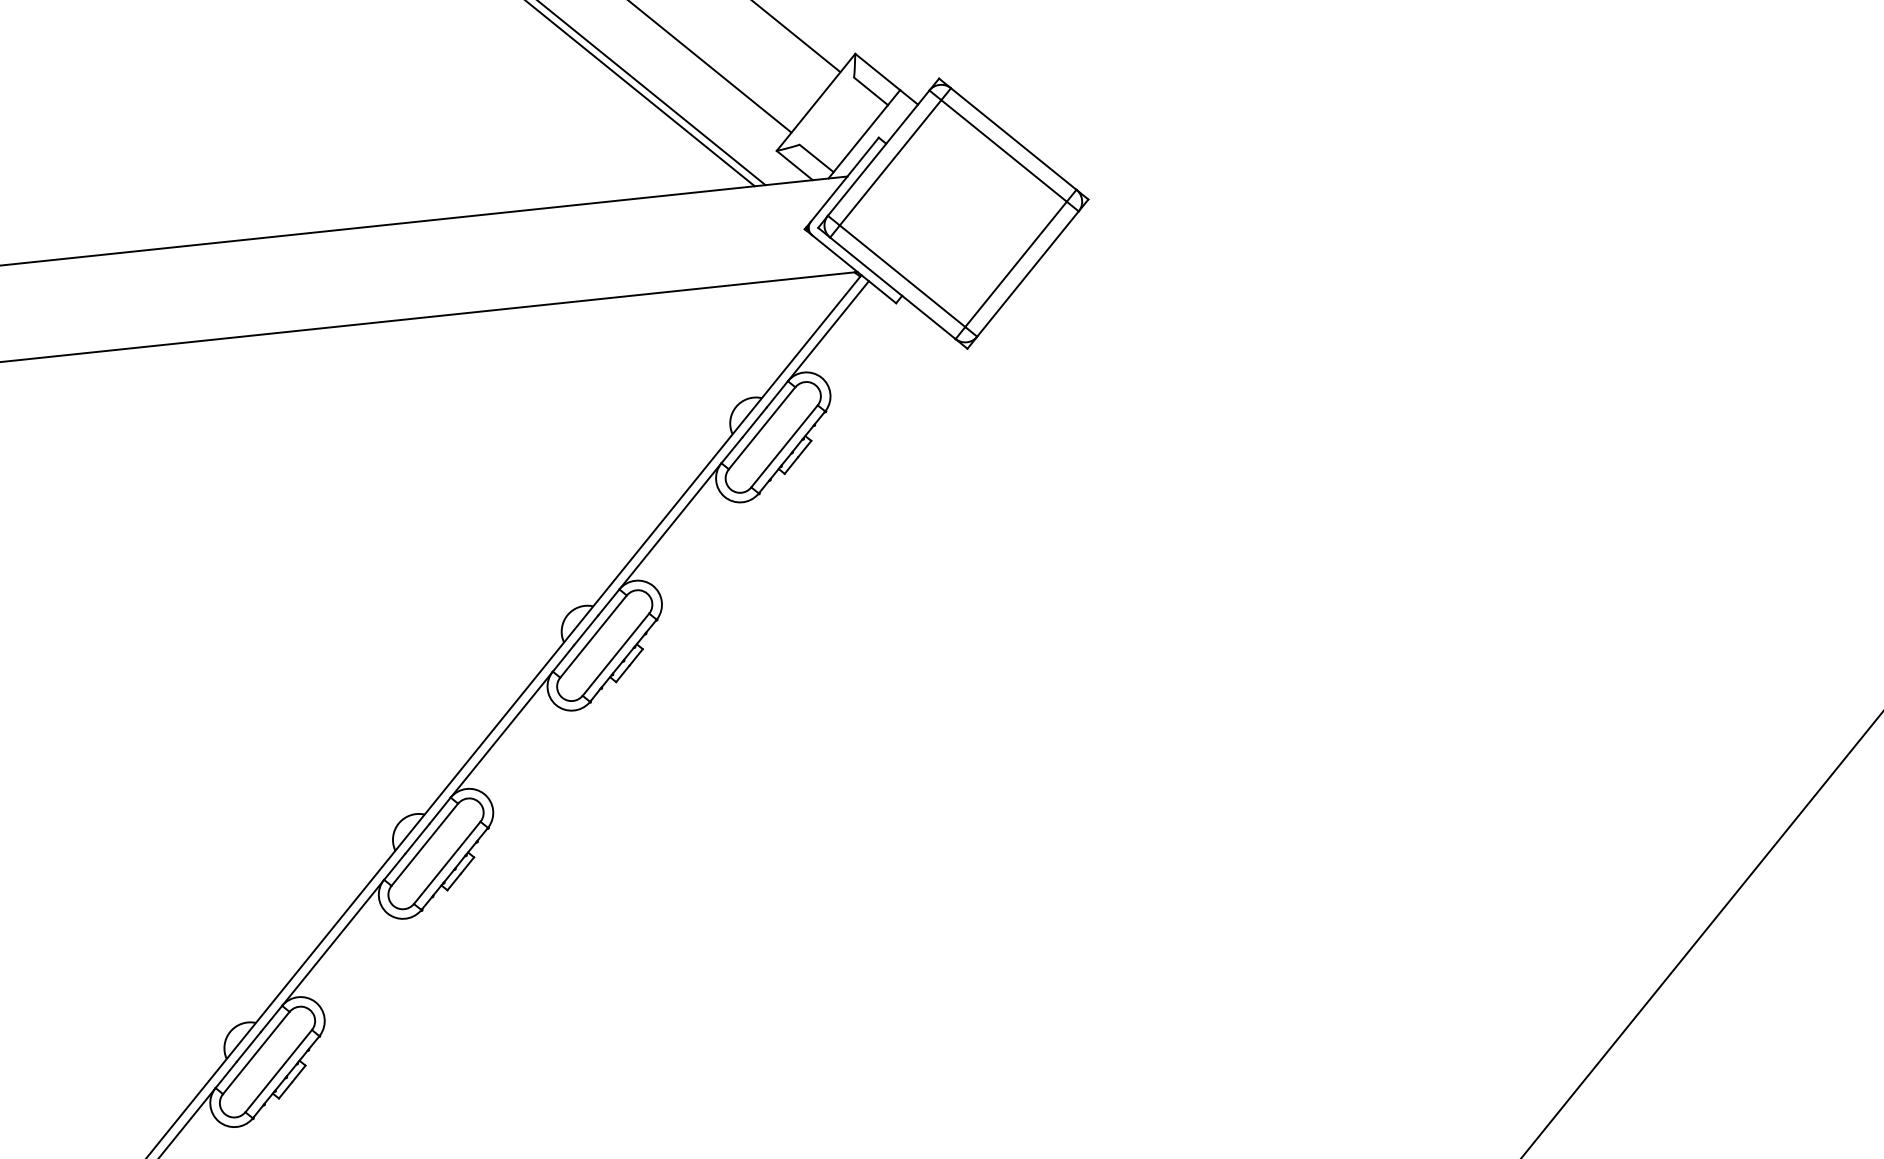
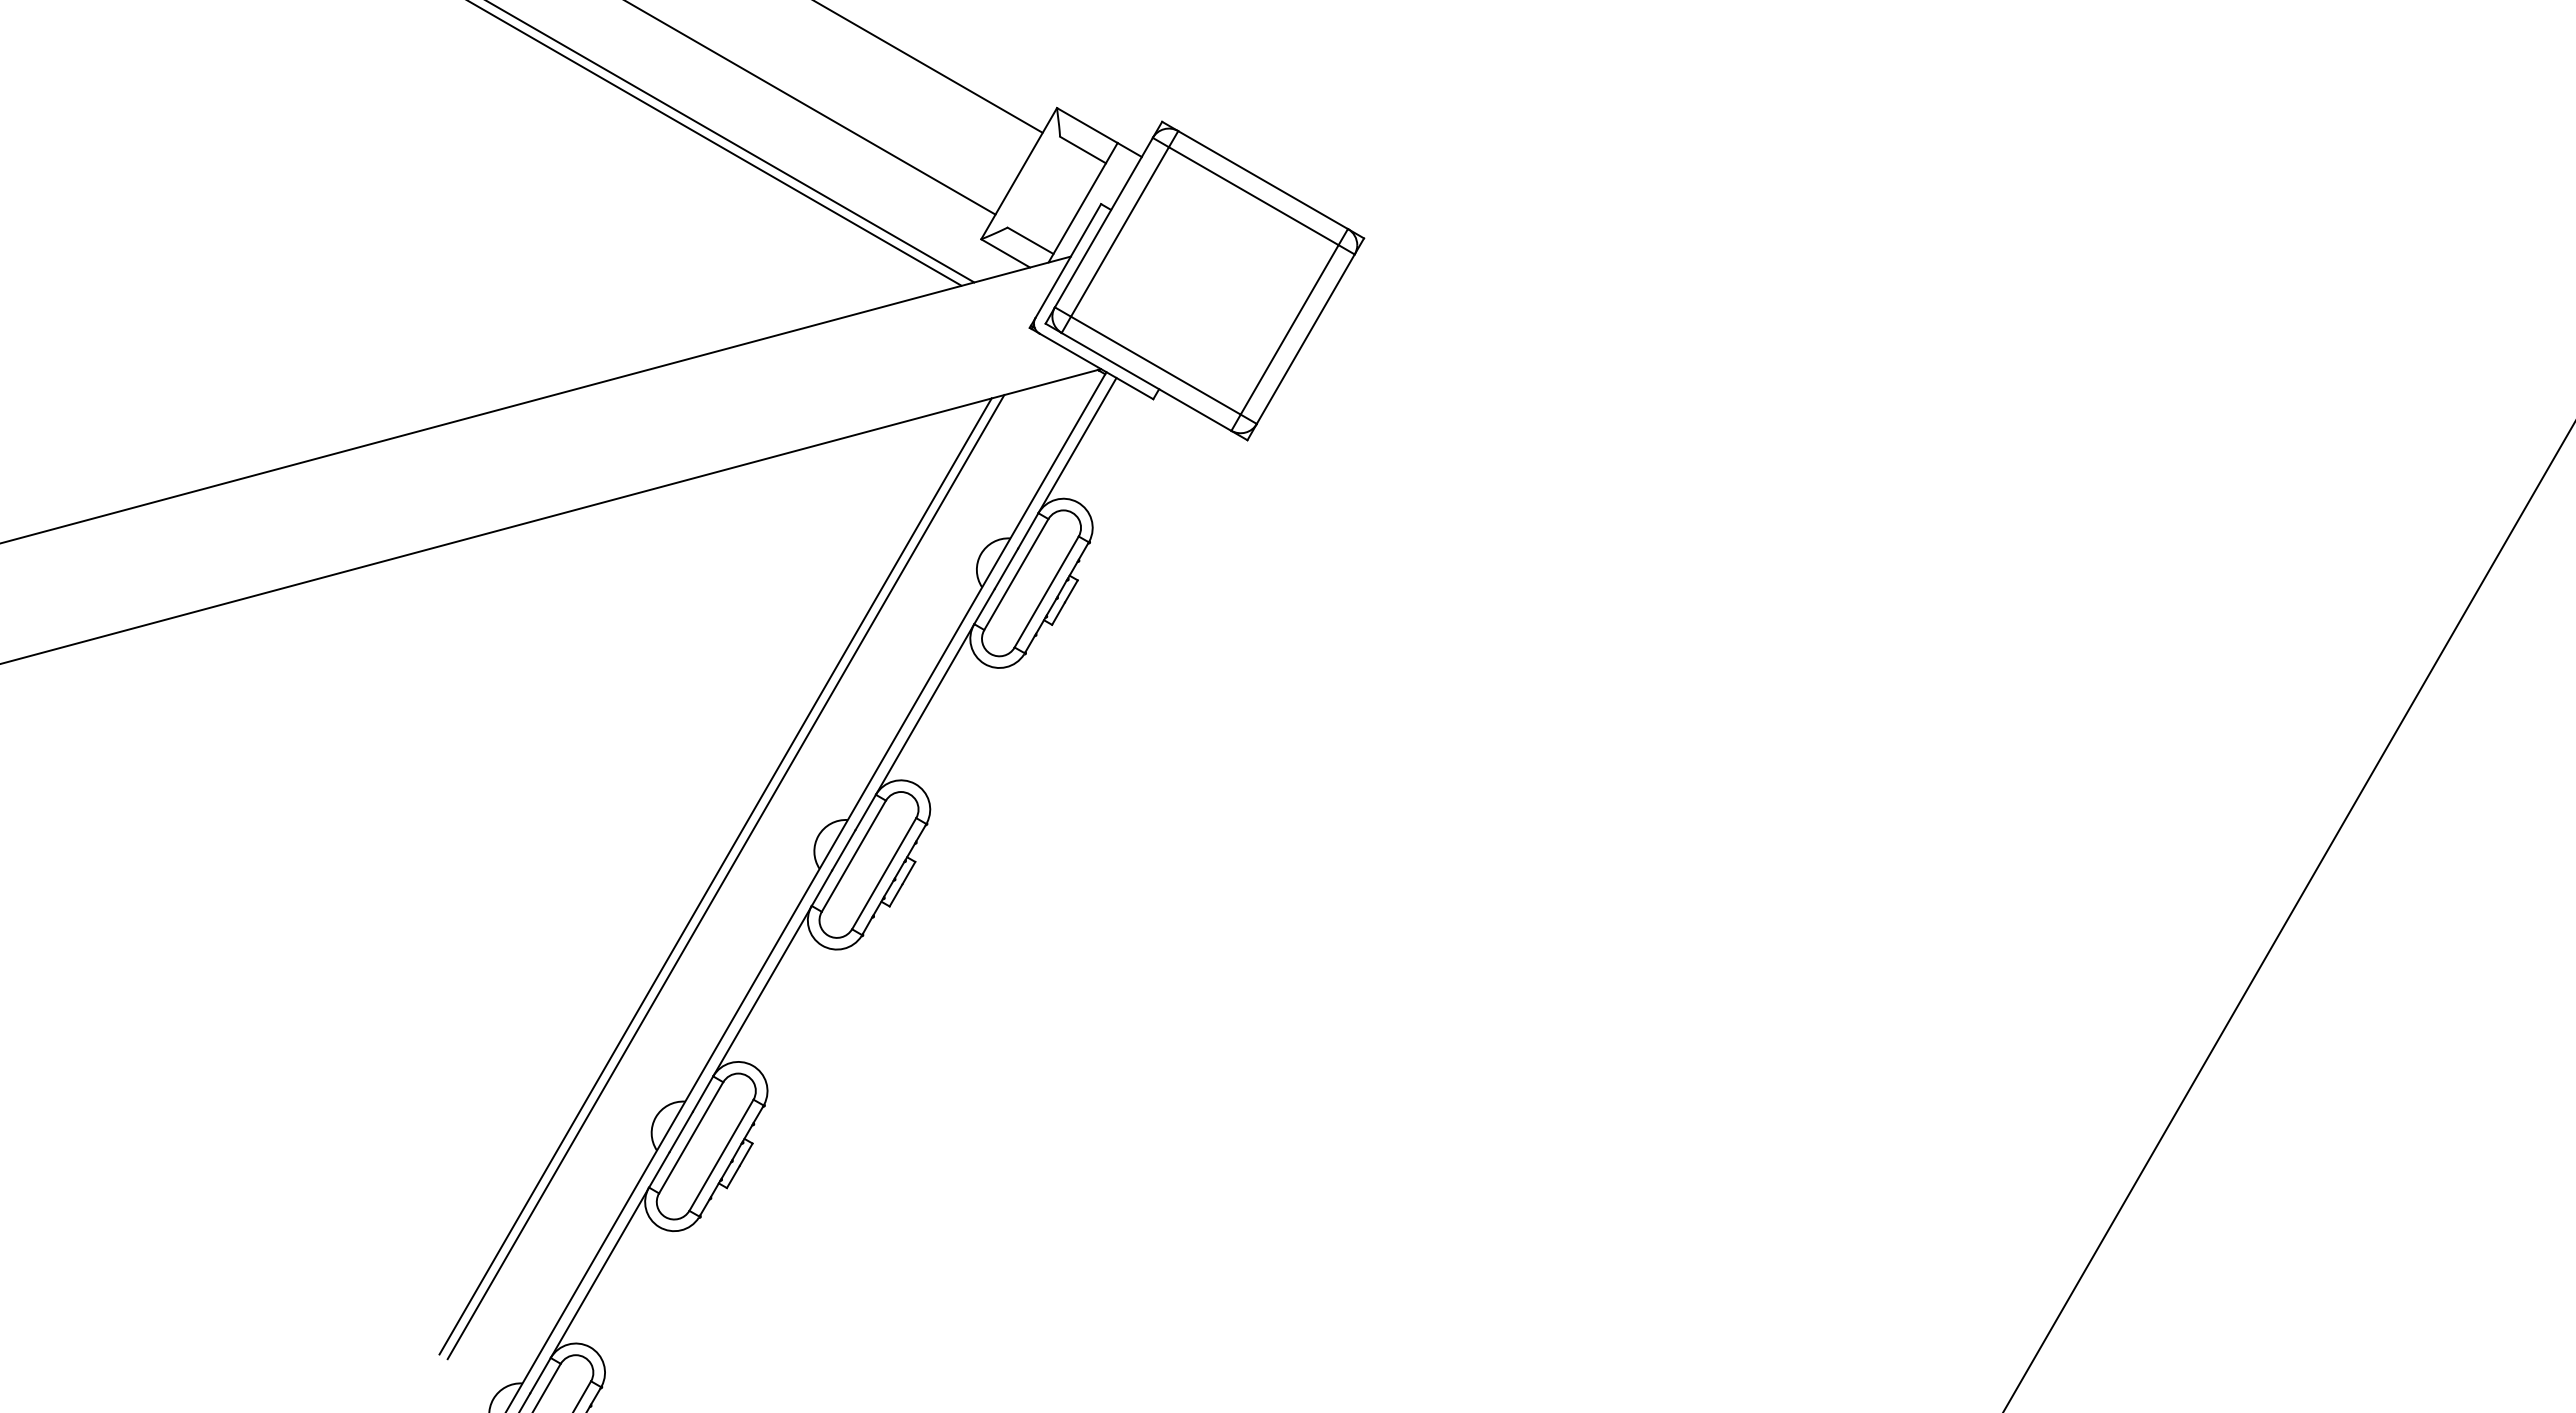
line: (478, 635) -> (715, 876), added
line: (486, 637) -> (725, 877), added

